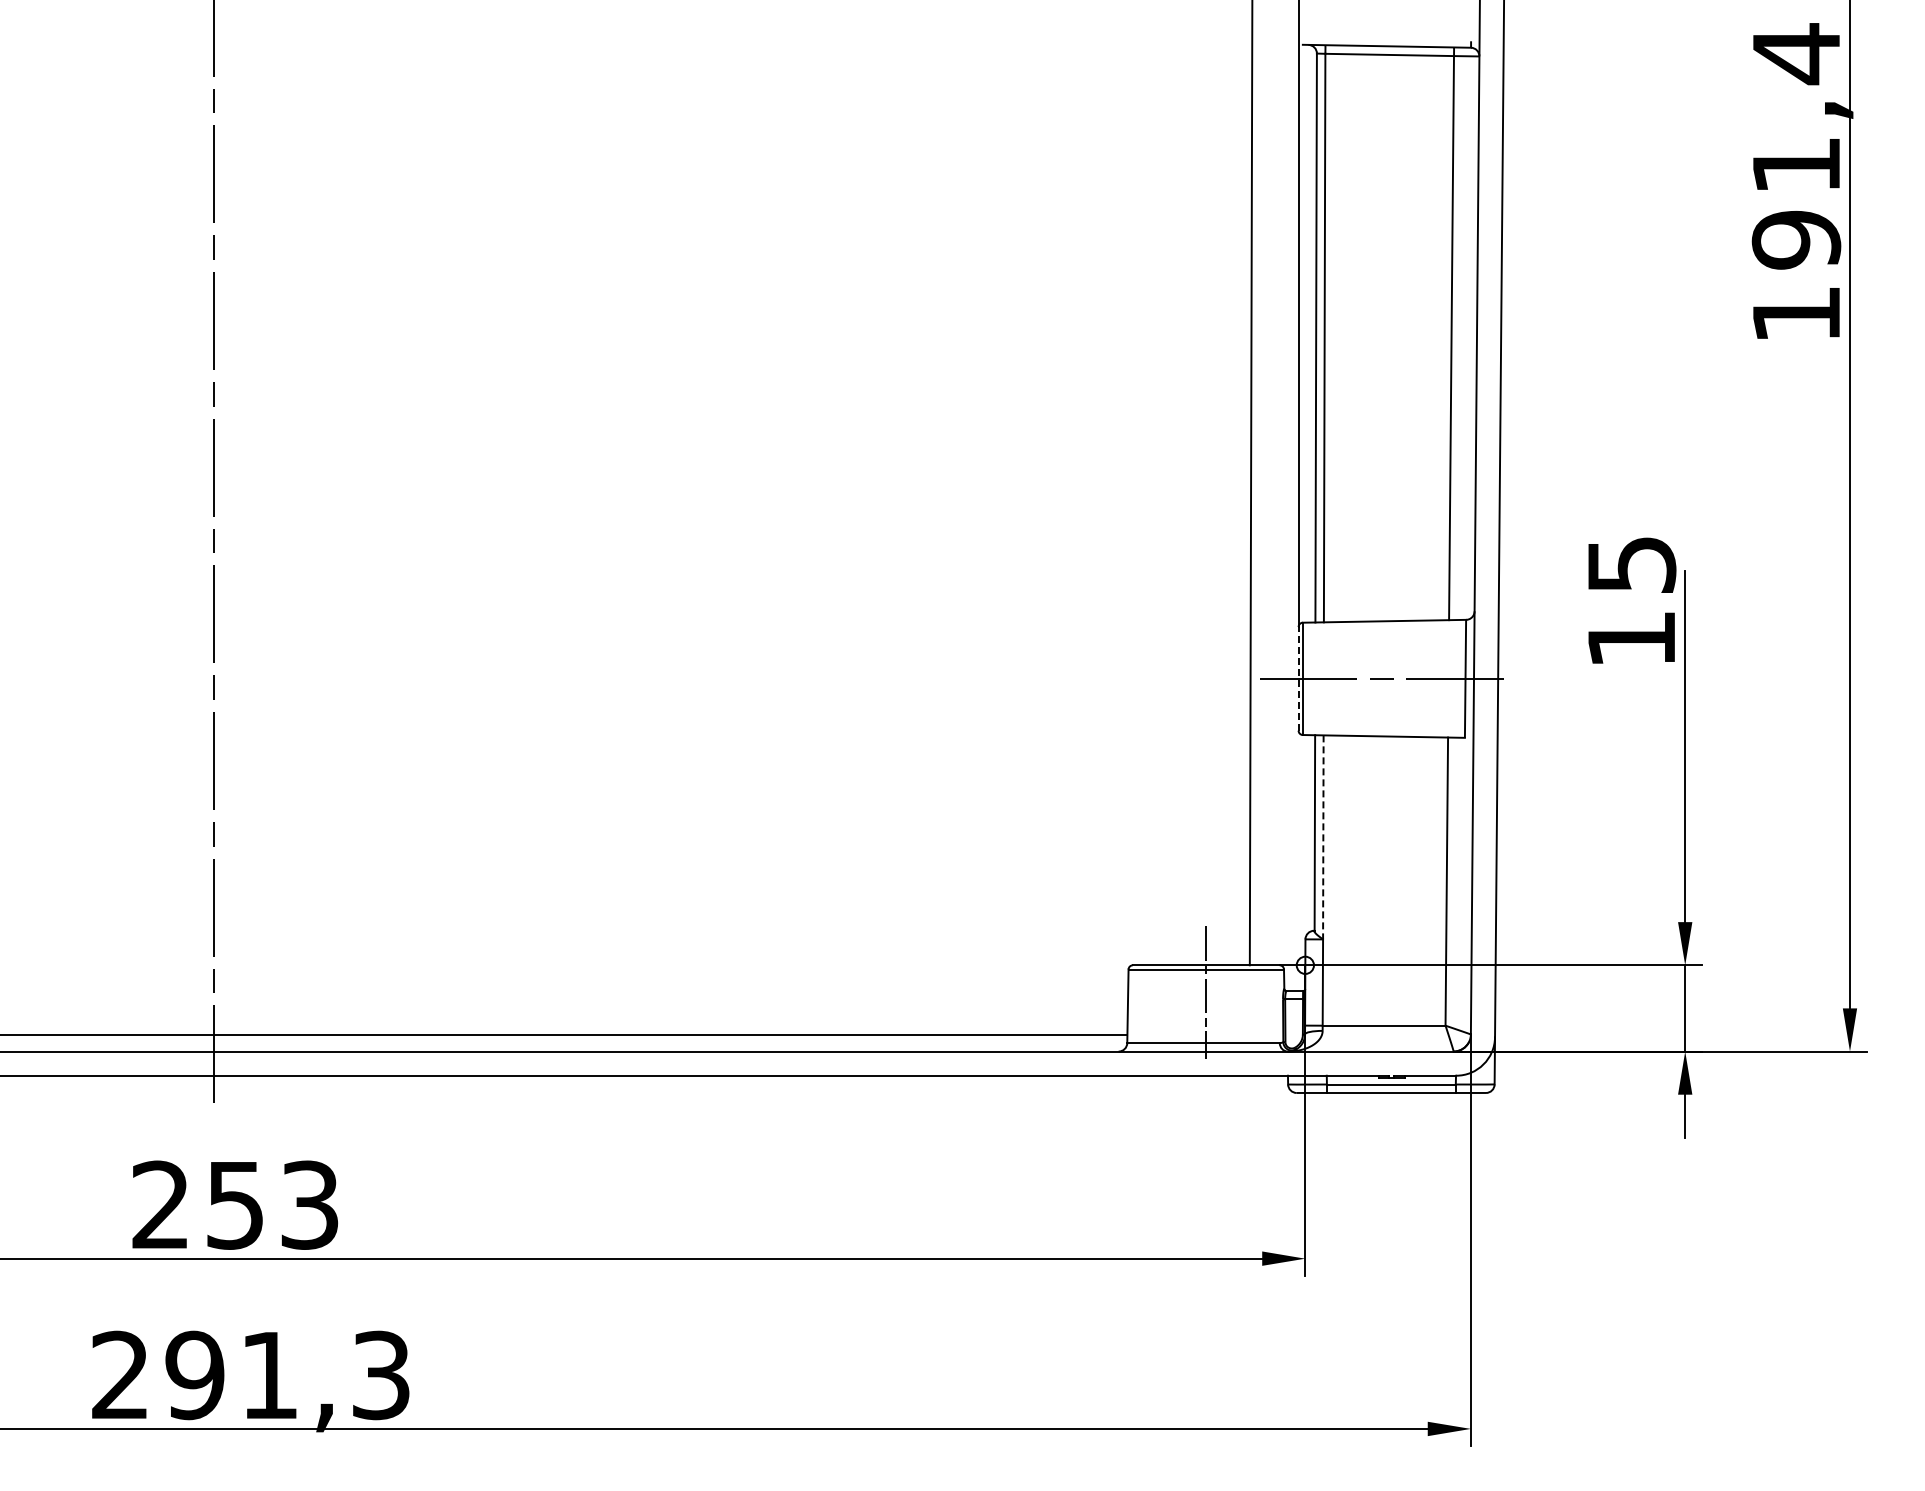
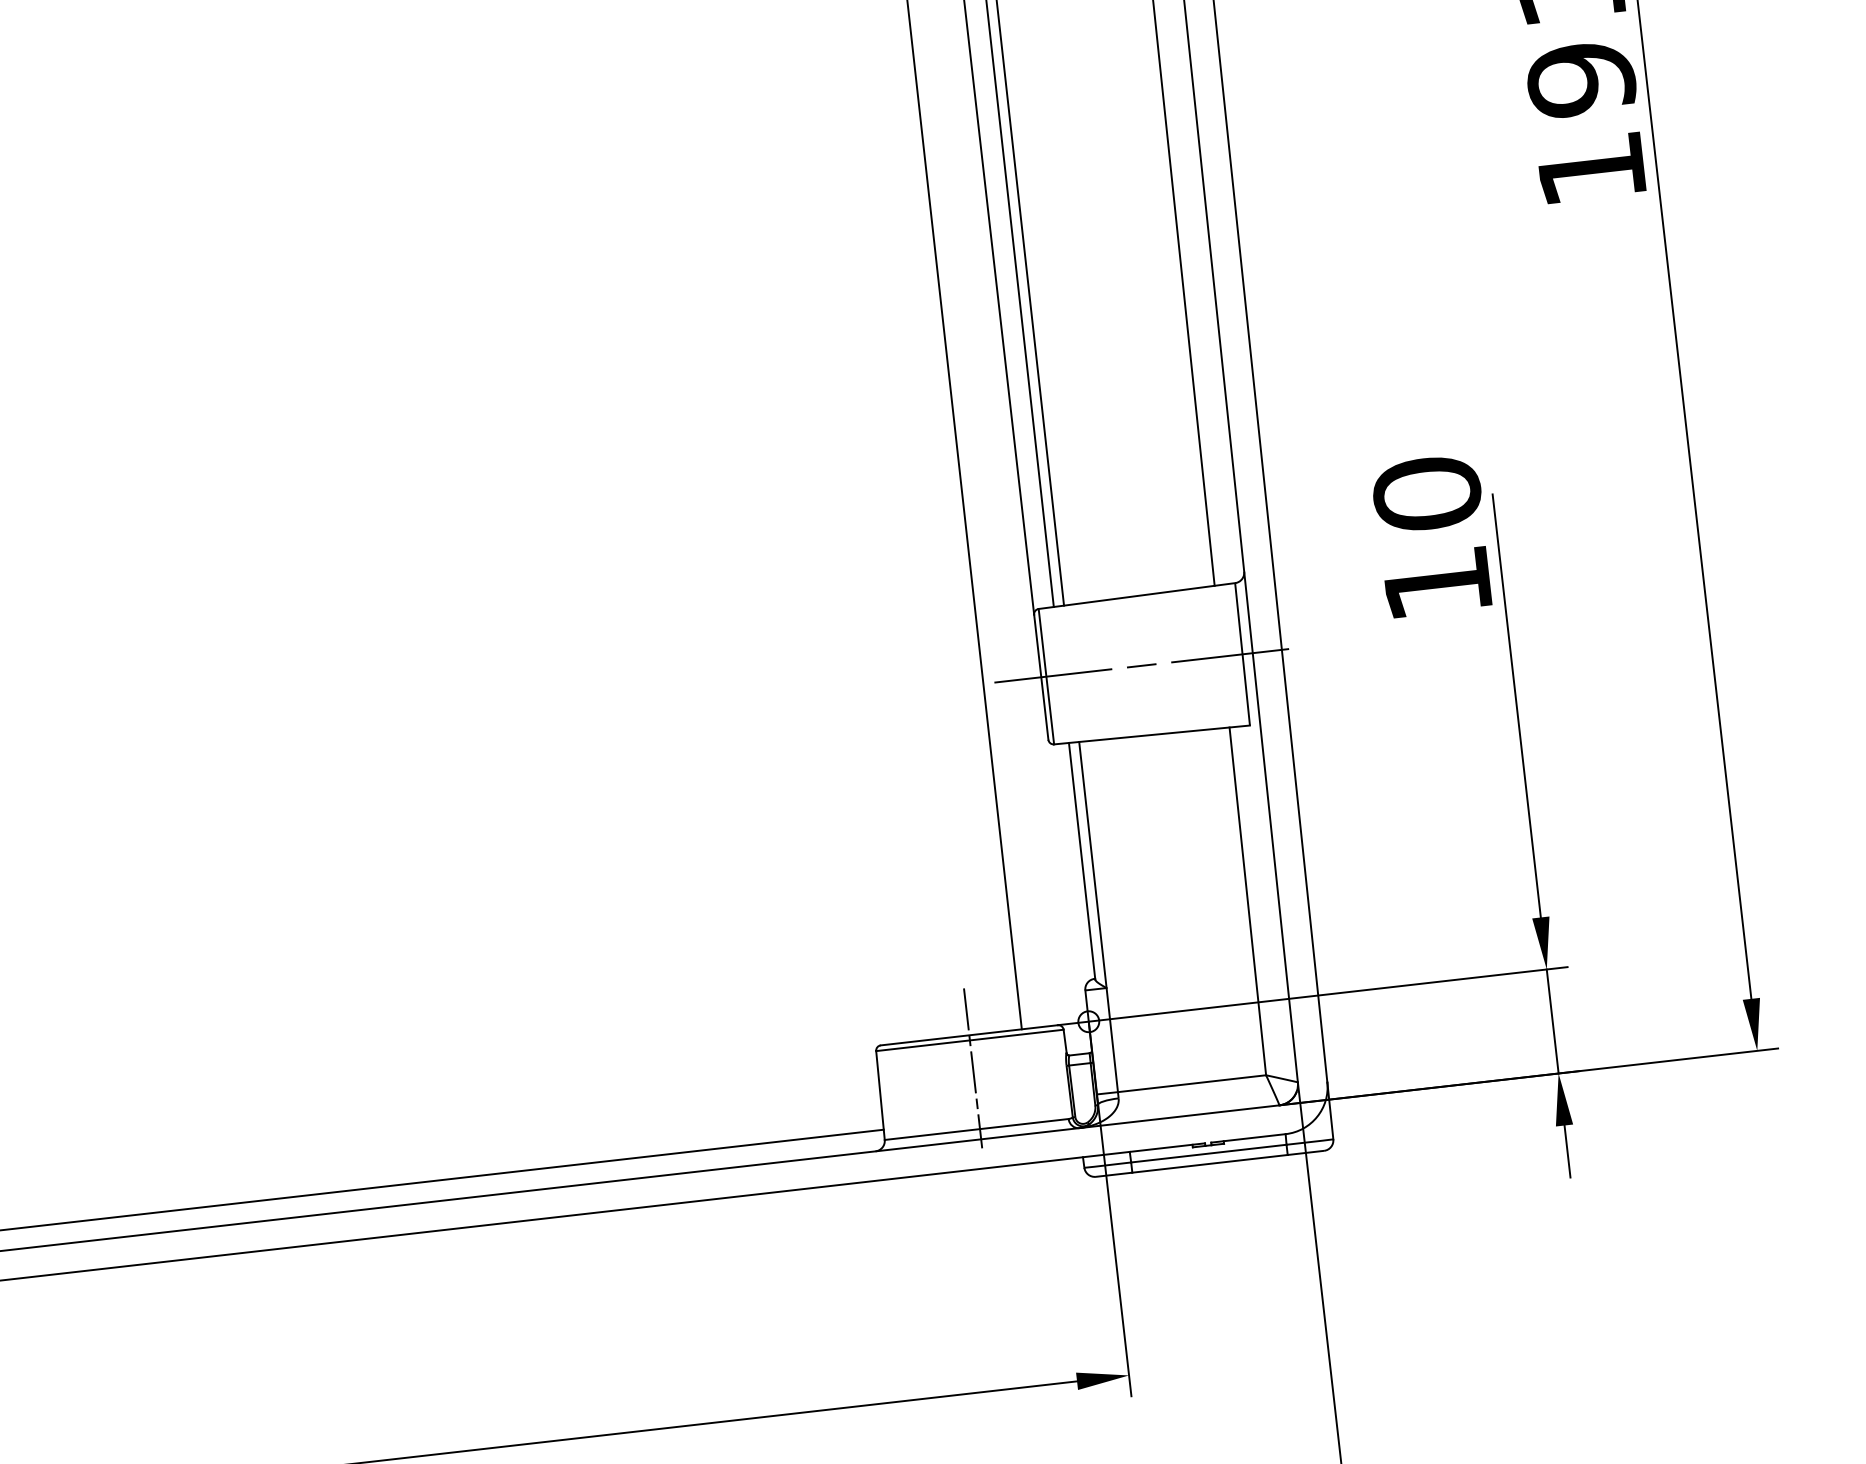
text: (1631, 564) -> (1426, 493), 15 -> 10
line: (1298, 678) -> (1041, 676), dashed -> solid
line: (1323, 837) -> (1093, 865), dashed -> solid

